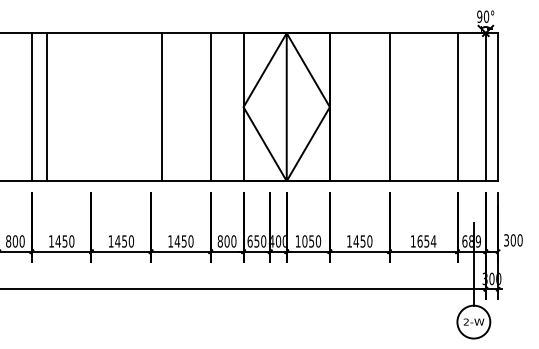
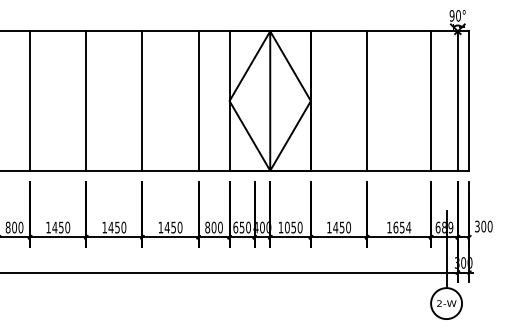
line: (47, 107) -> (86, 101), moved
line: (162, 107) -> (142, 101), moved

